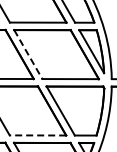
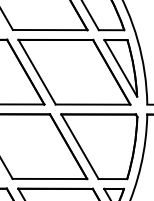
line: (28, 55) -> (37, 73), dashed -> solid
line: (37, 135) -> (49, 179), dashed -> solid

